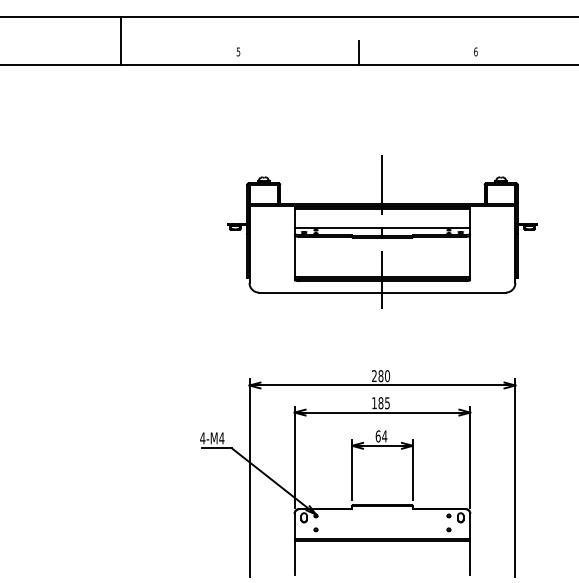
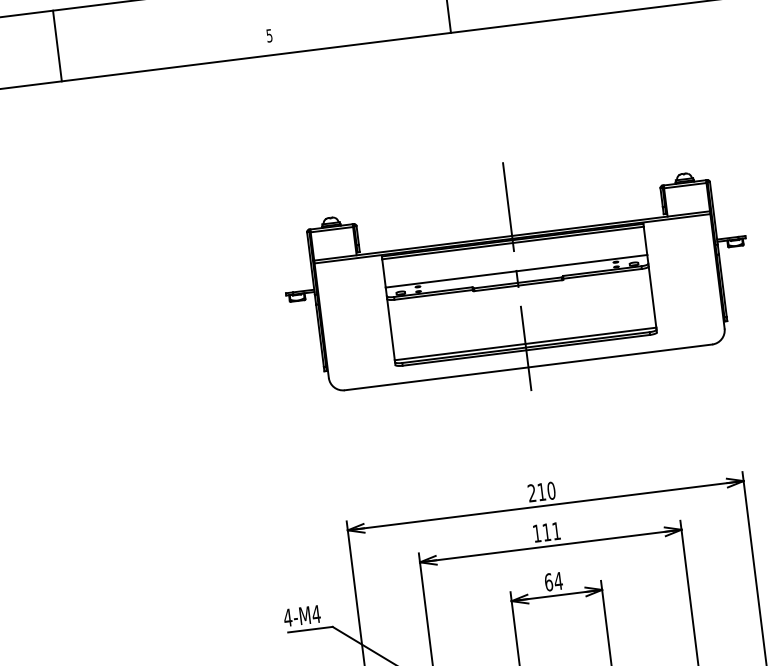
line: (121, 40) -> (57, 44), moved
text: (380, 376) -> (541, 492), 280 -> 210
text: (383, 403) -> (550, 532), 185 -> 111

